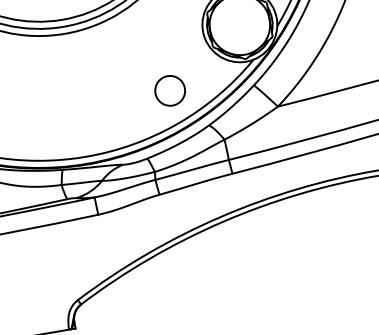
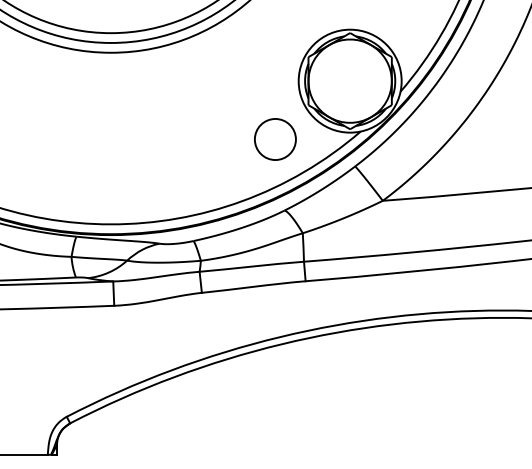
circle: (170, 90) -> (275, 139), moved

